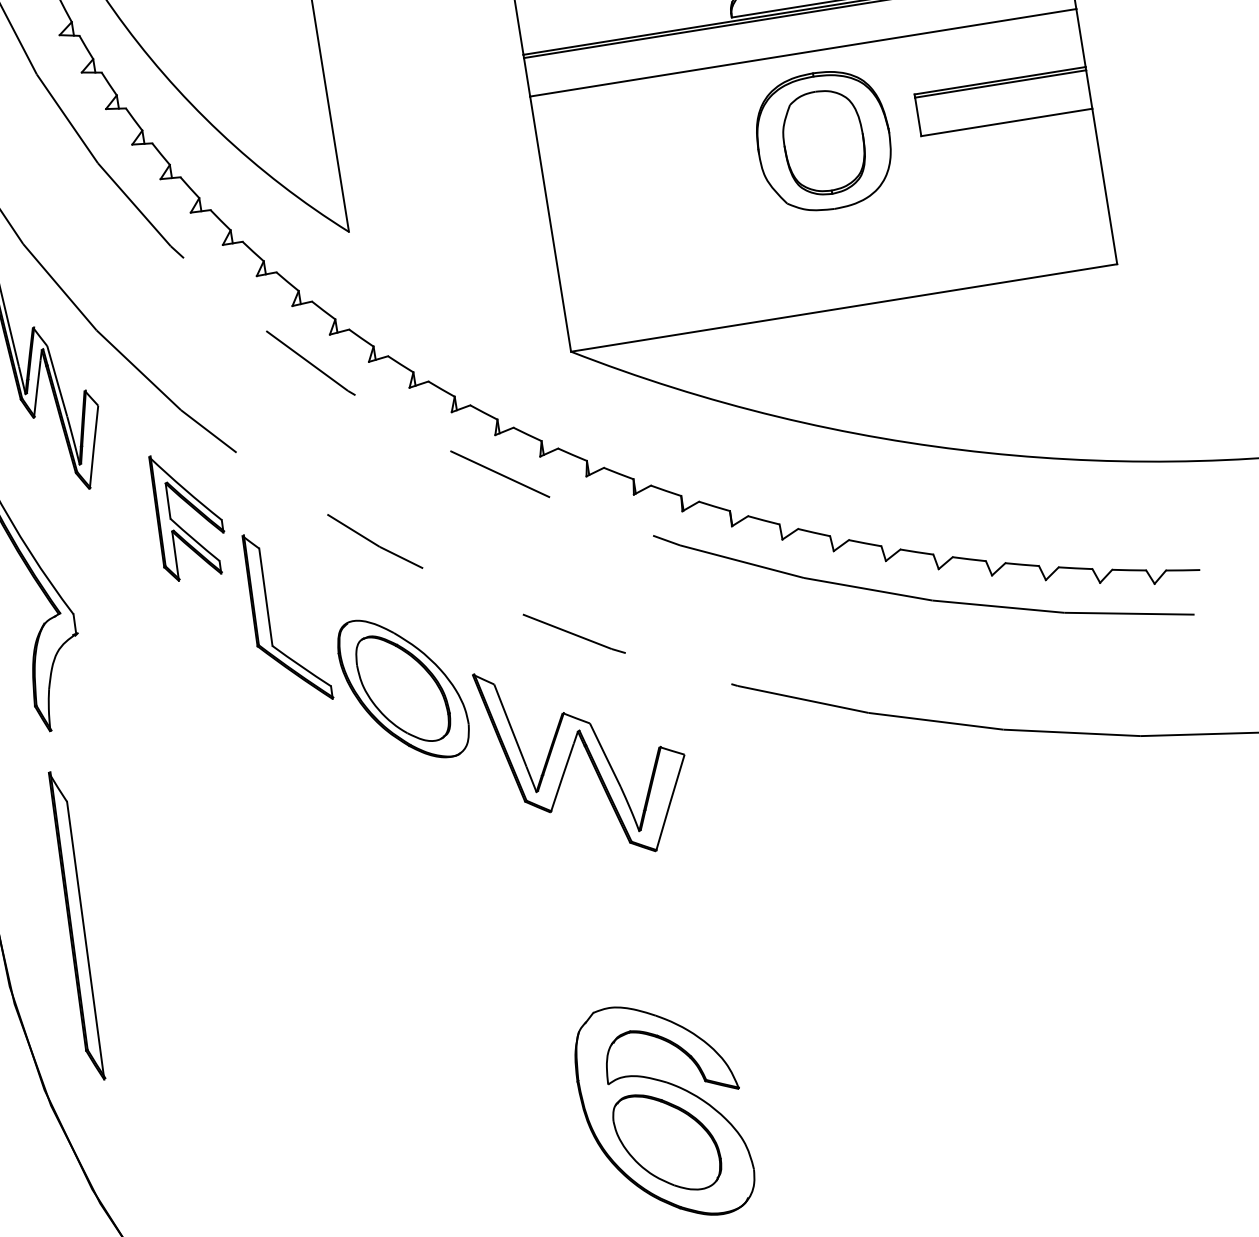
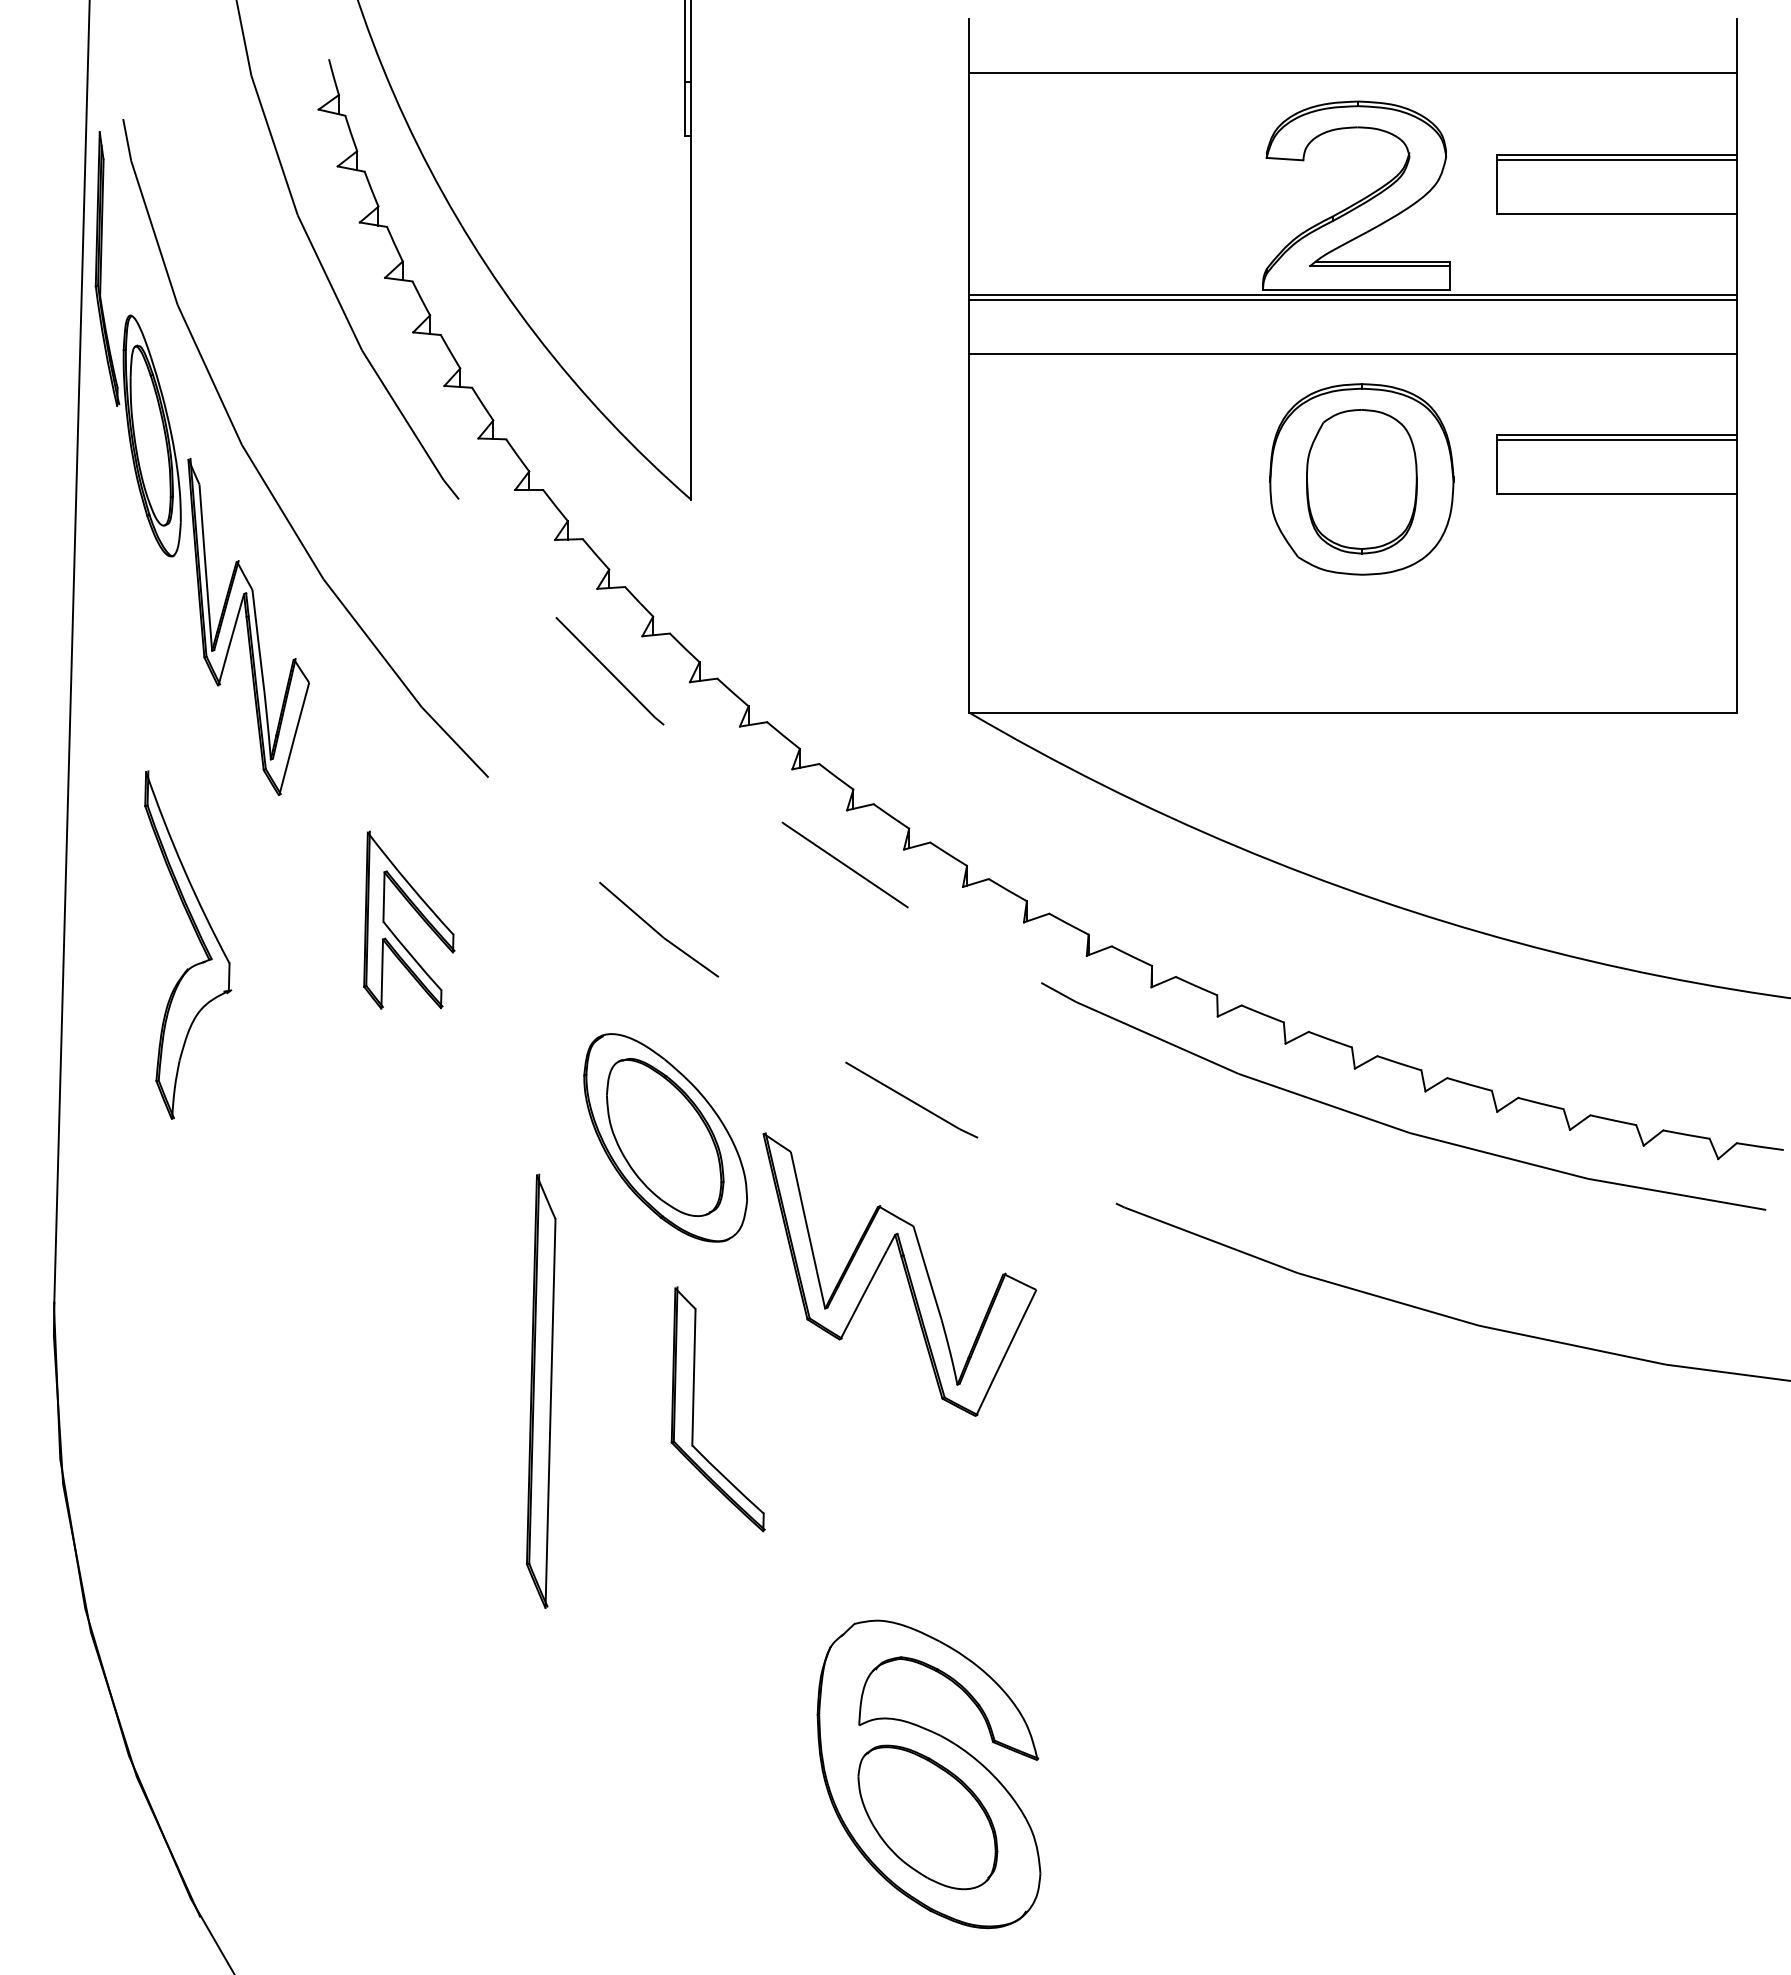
part: (192, 508) -> (416, 912), moved
part: (269, 620) -> (694, 1409), moved
part: (76, 925) -> (541, 1390), moved

